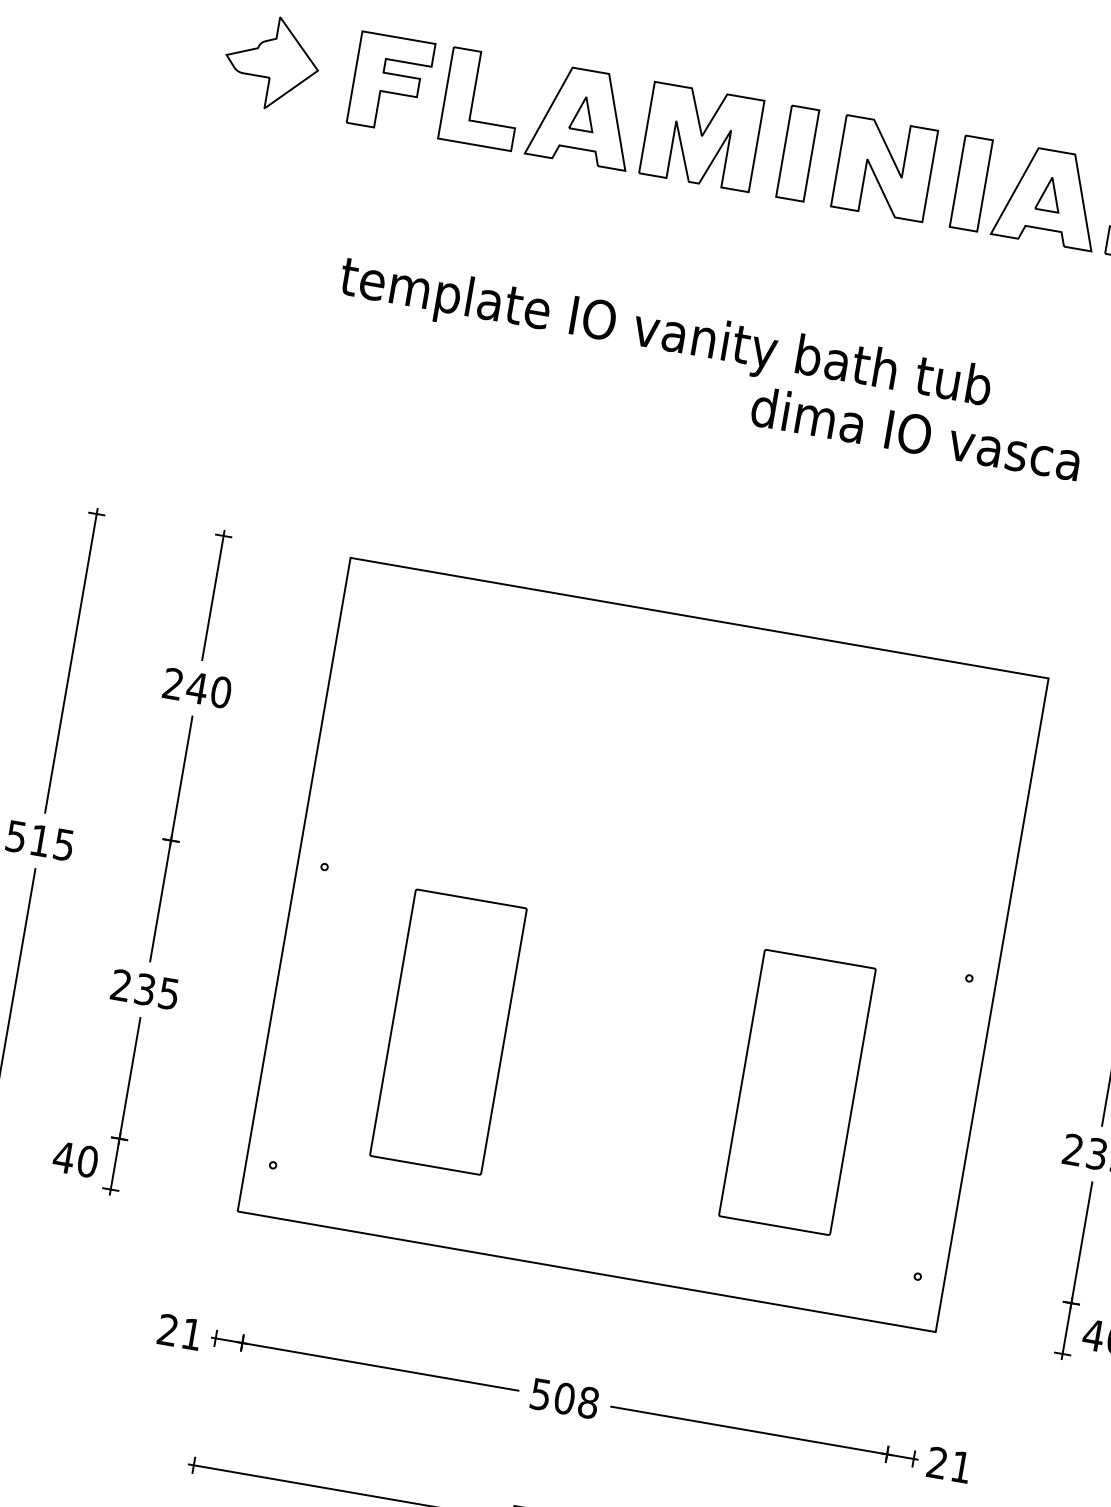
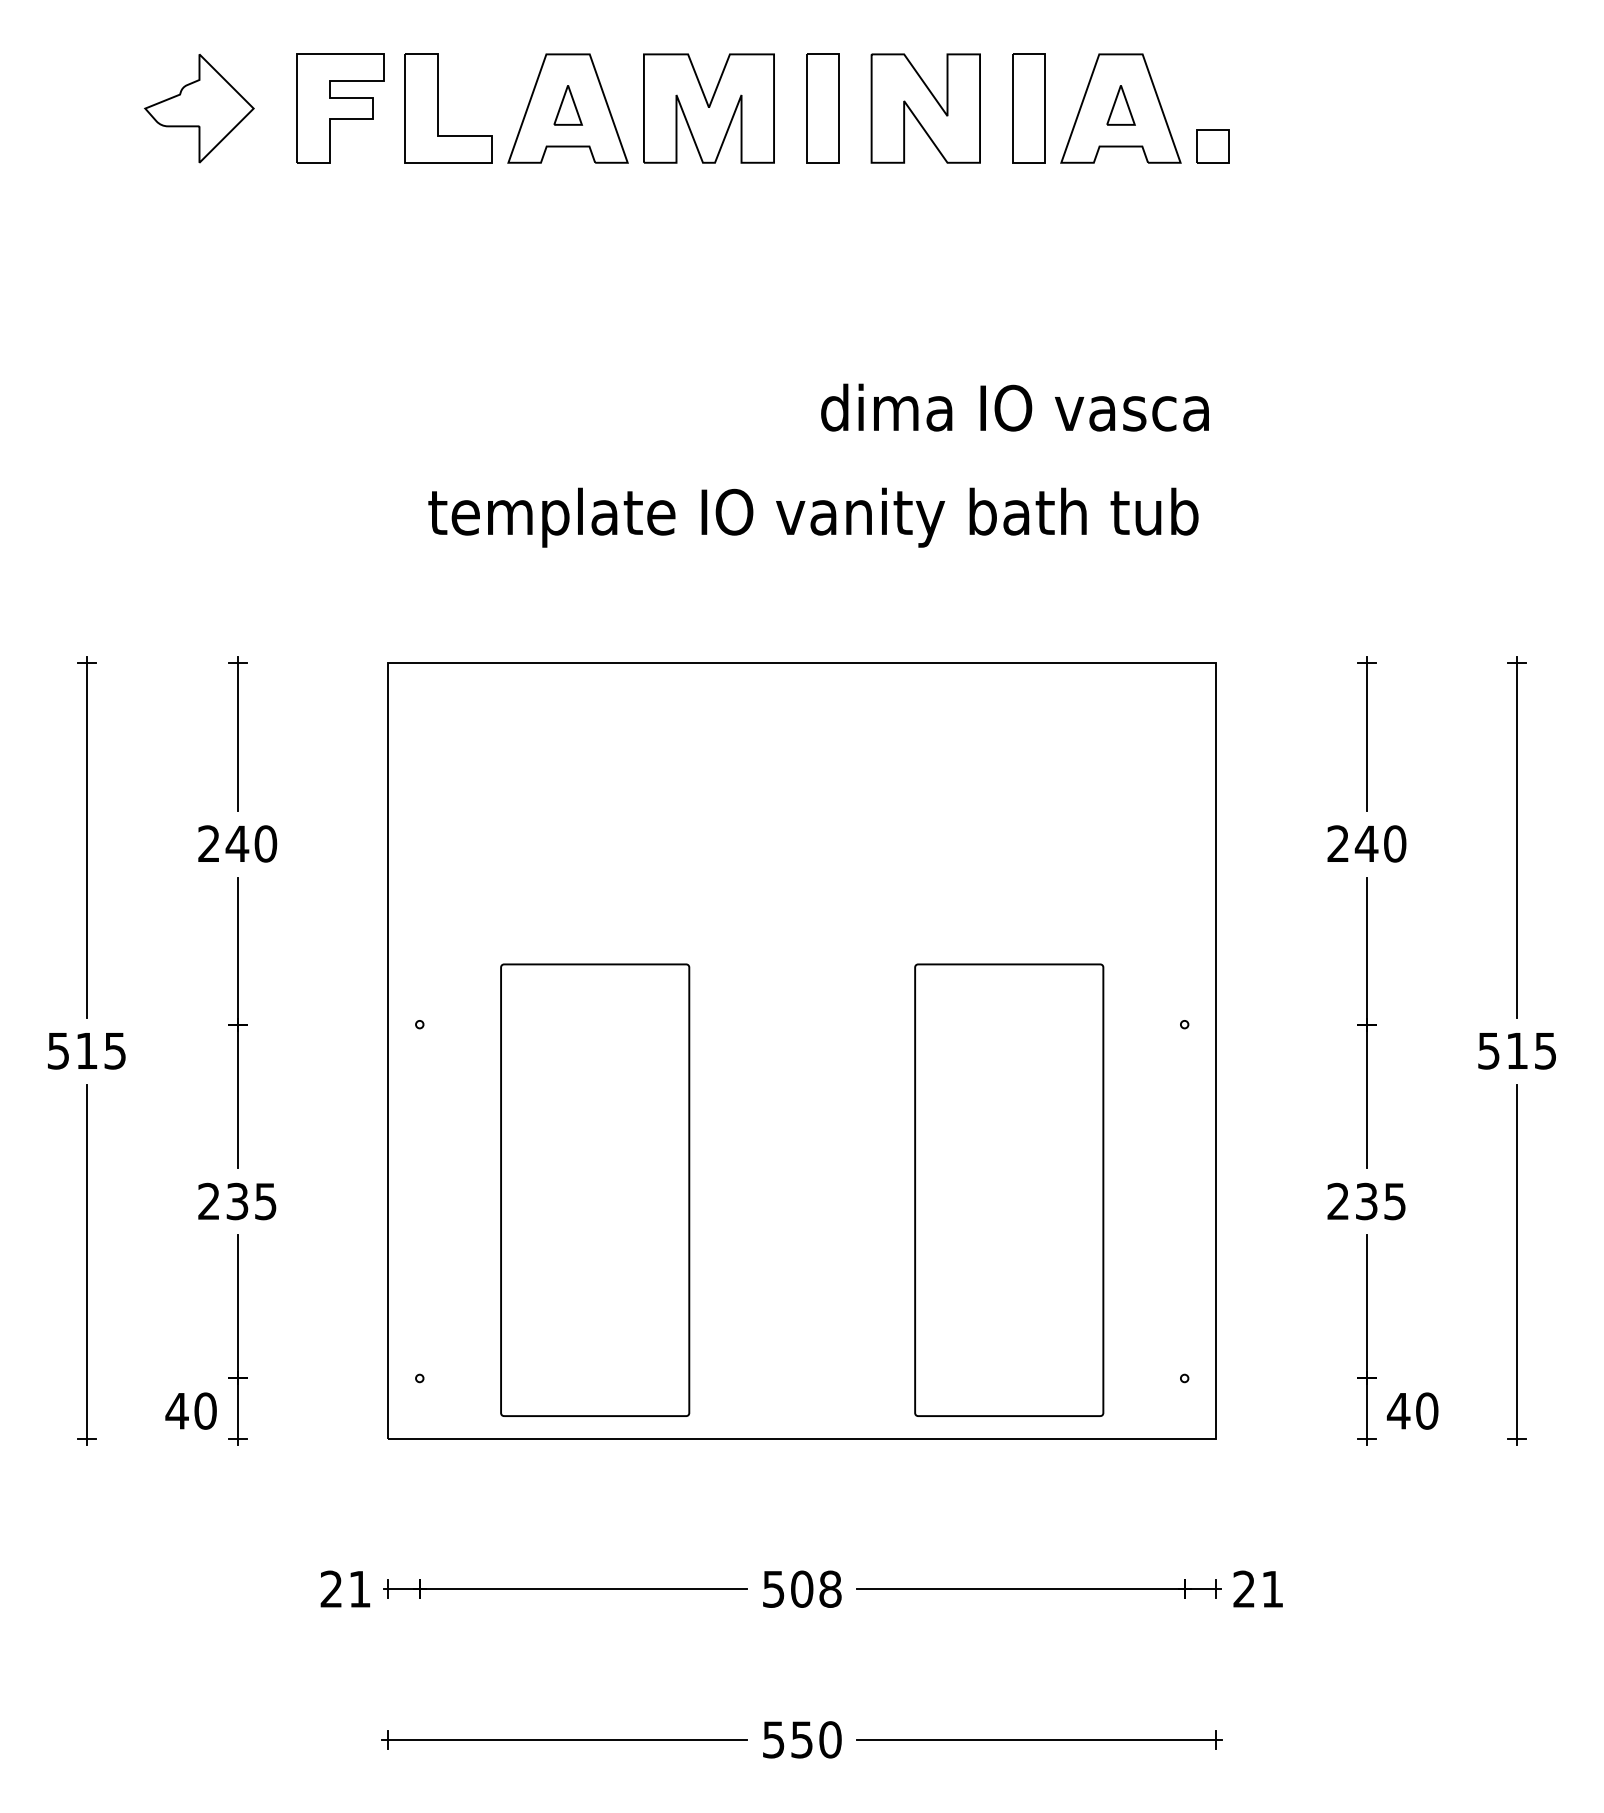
text: (665, 335) -> (813, 517), moved
part: (448, 1031) -> (595, 1189), size x1.43
part: (797, 1091) -> (1009, 1189), size x1.43

